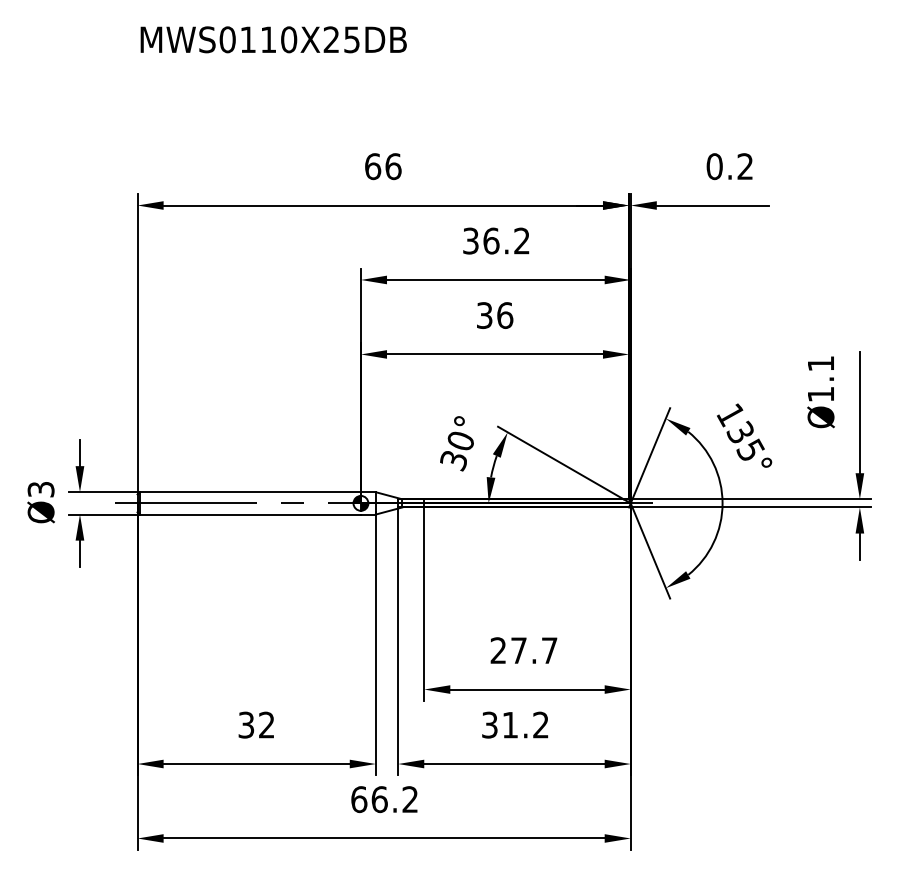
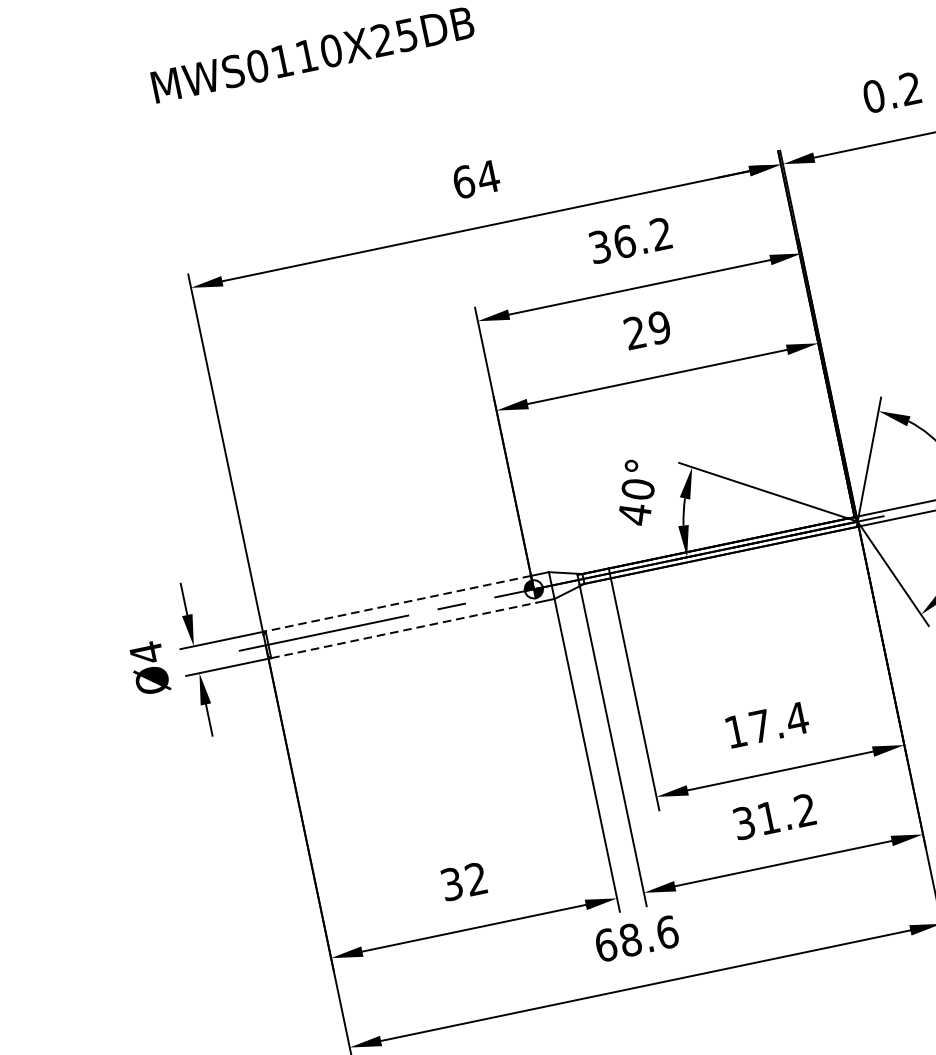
text: (392, 166) -> (487, 177), 66 -> 64
text: (495, 315) -> (648, 330), 36 -> 29
text: (453, 461) -> (634, 515), 30° -> 40°
text: (40, 489) -> (145, 652), Ø3 -> Ø4
line: (250, 492) -> (398, 603), solid -> dashed
line: (250, 514) -> (404, 630), solid -> dashed
text: (524, 650) -> (767, 724), 27.7 -> 17.4
text: (394, 799) -> (648, 936), 66.2 -> 68.6

